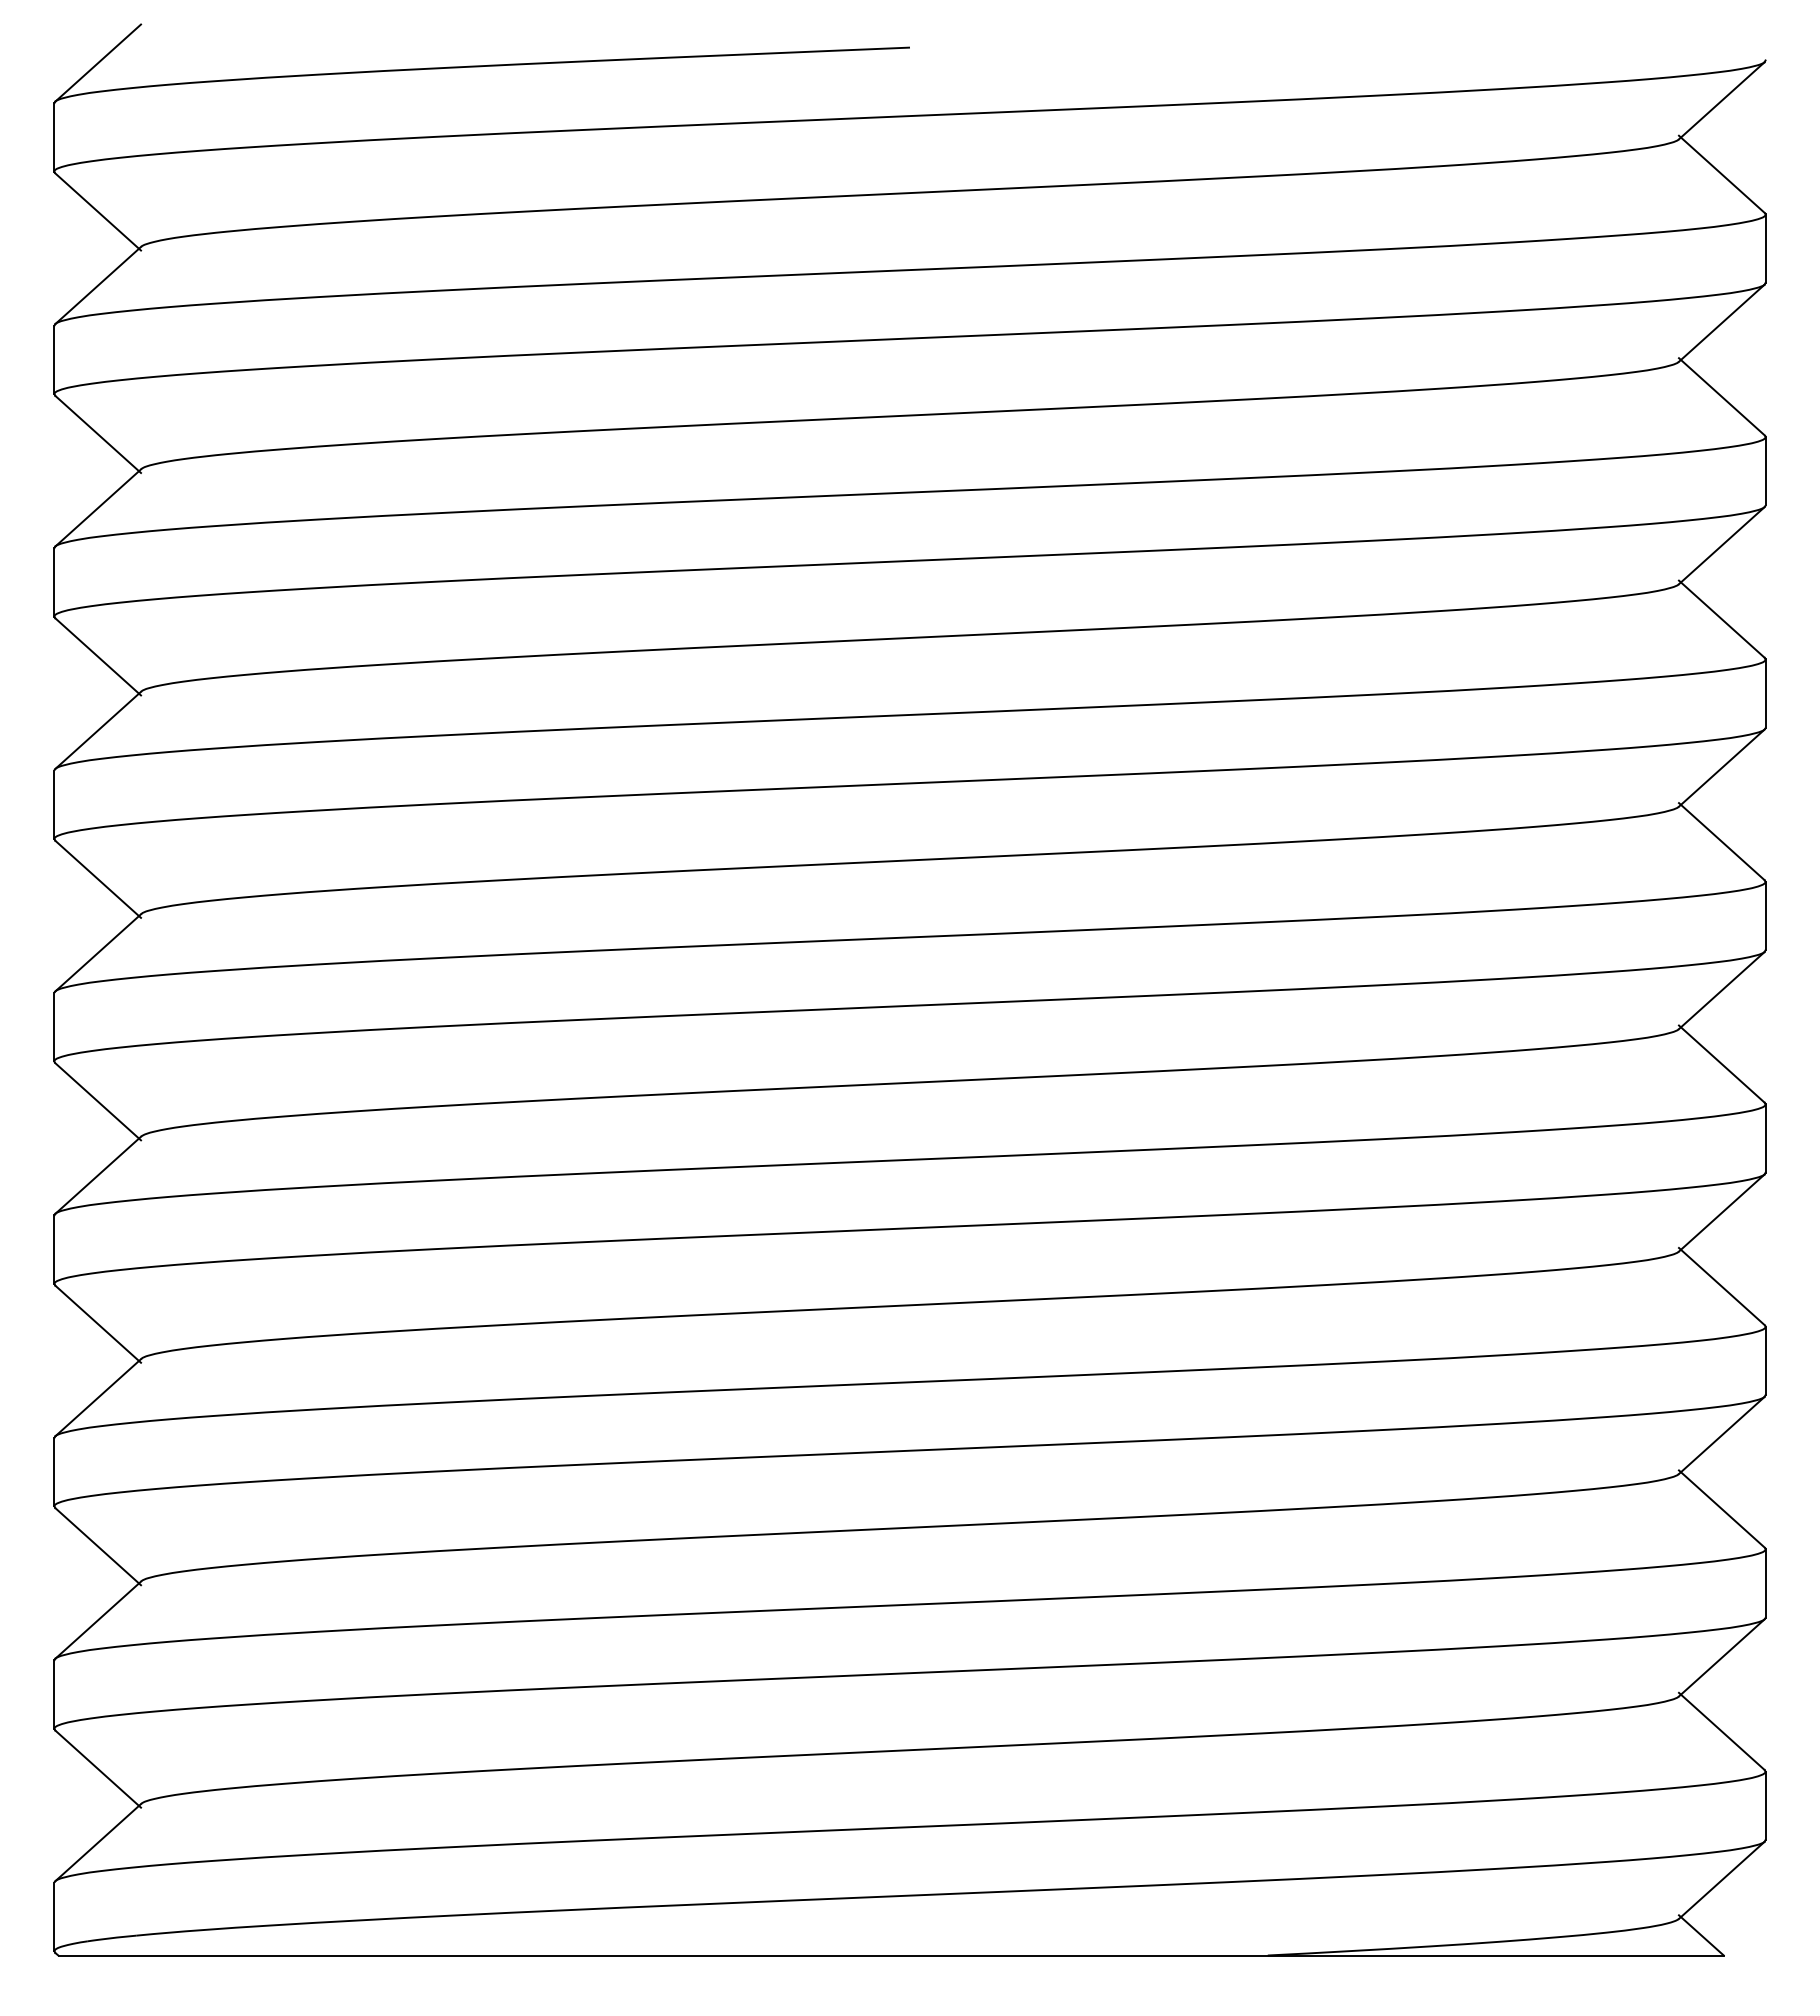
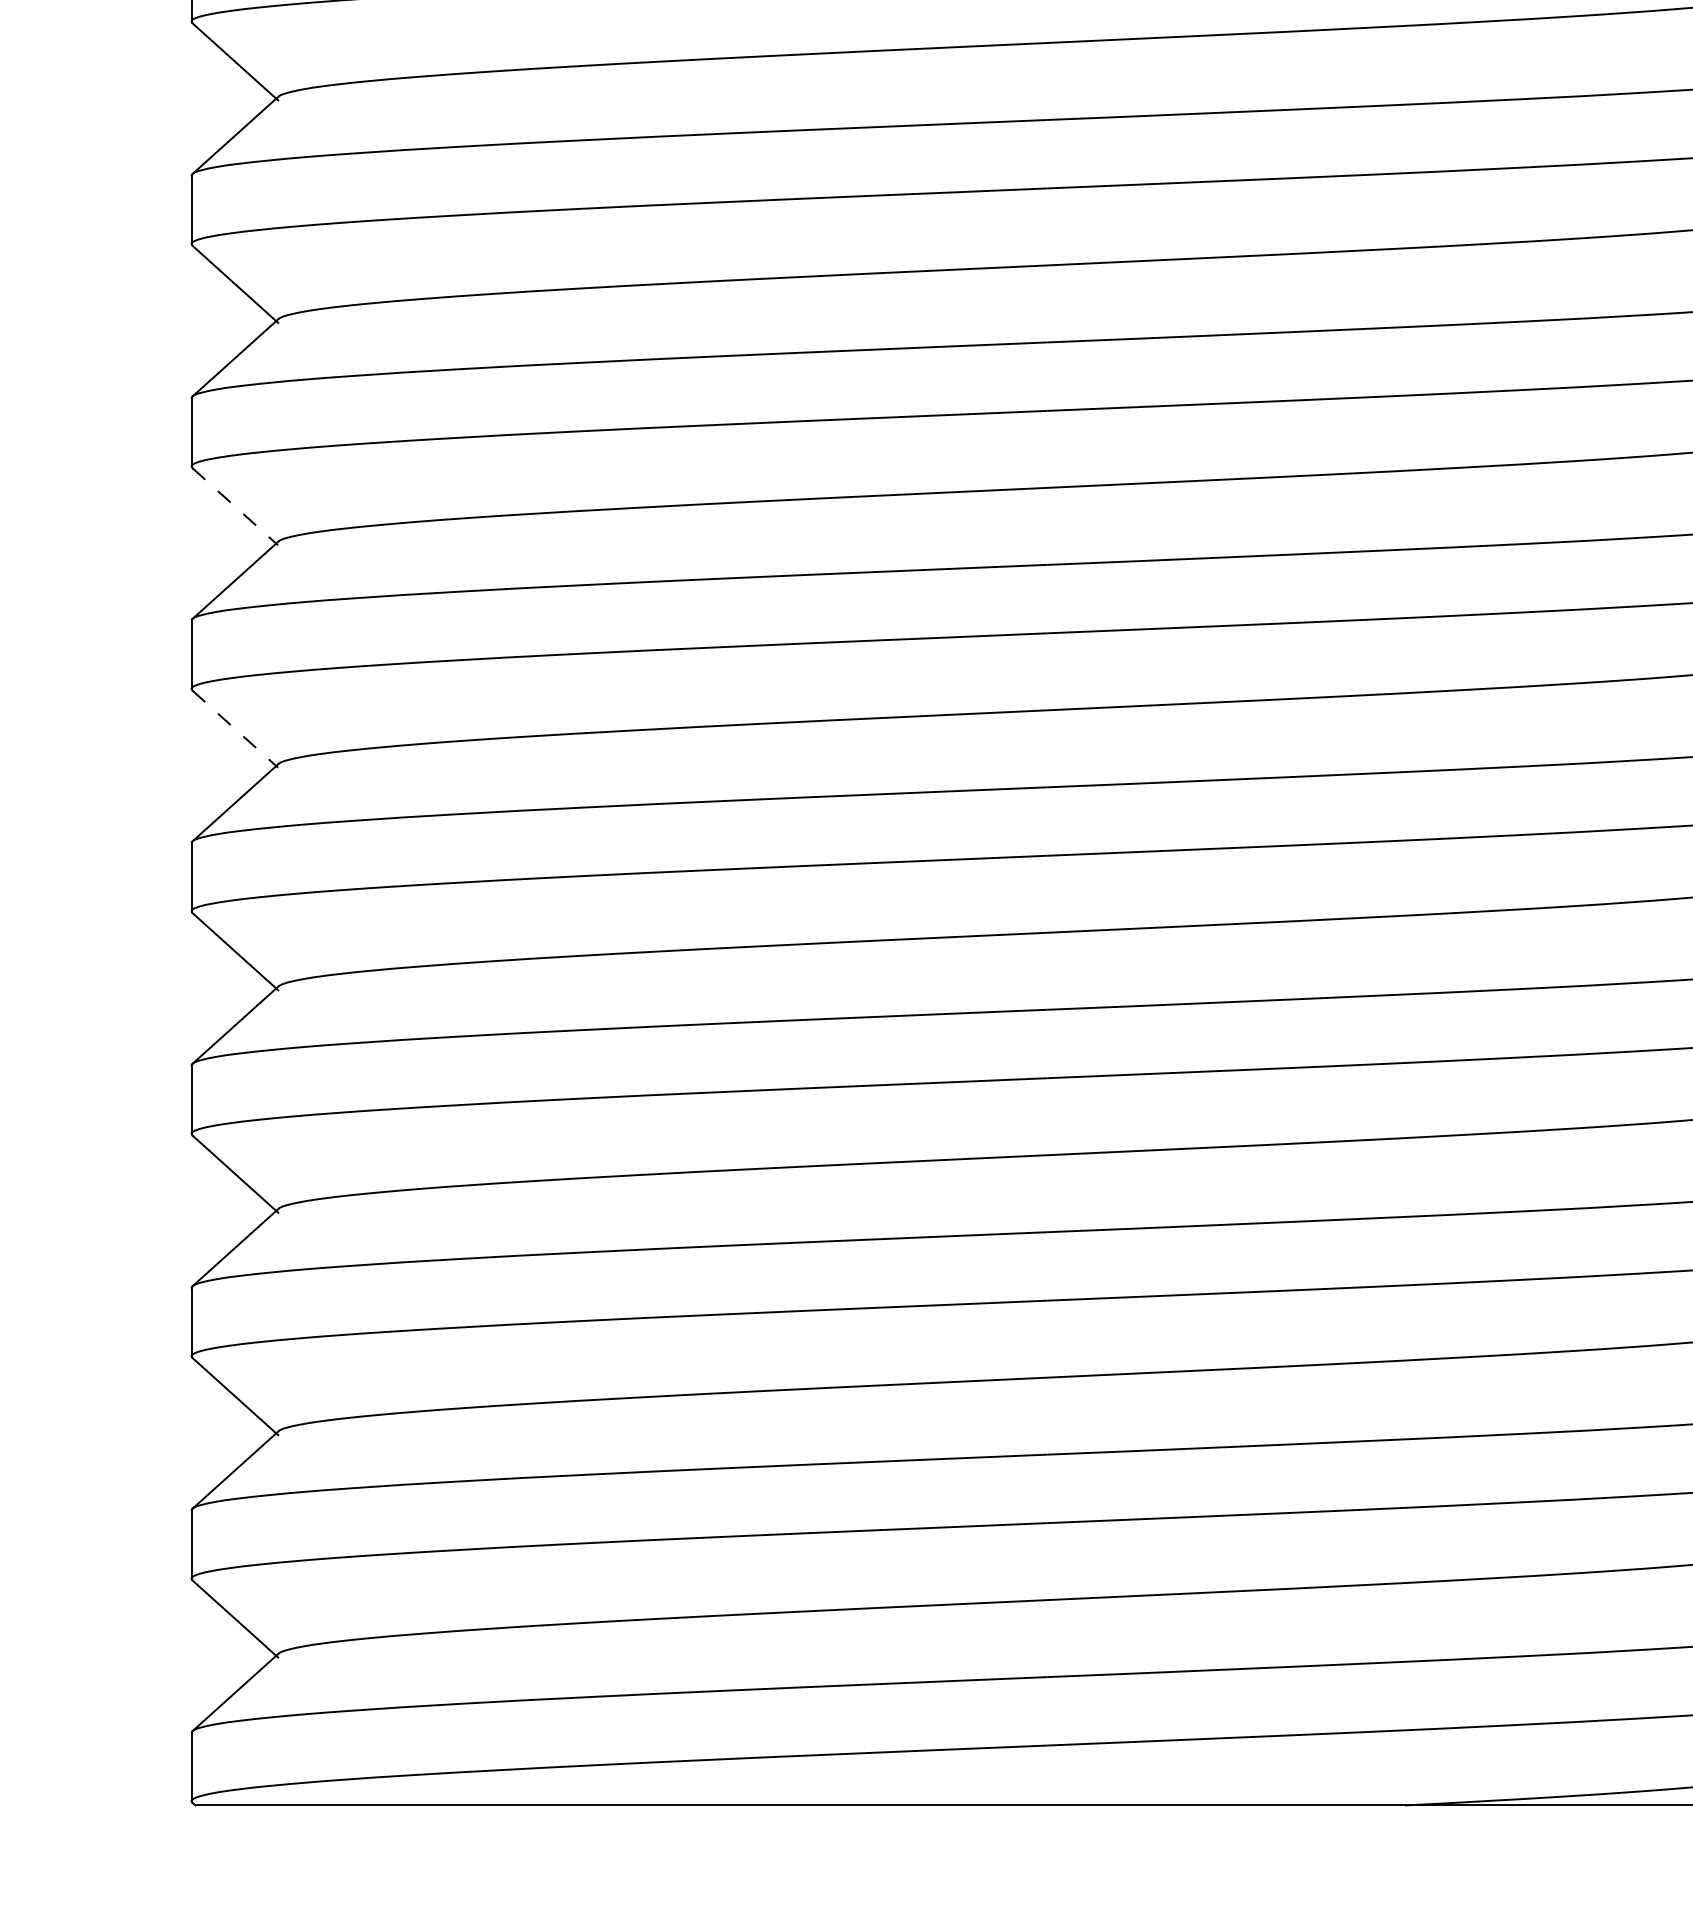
line: (98, 656) -> (235, 506), solid -> dashed
line: (98, 879) -> (235, 729), solid -> dashed

